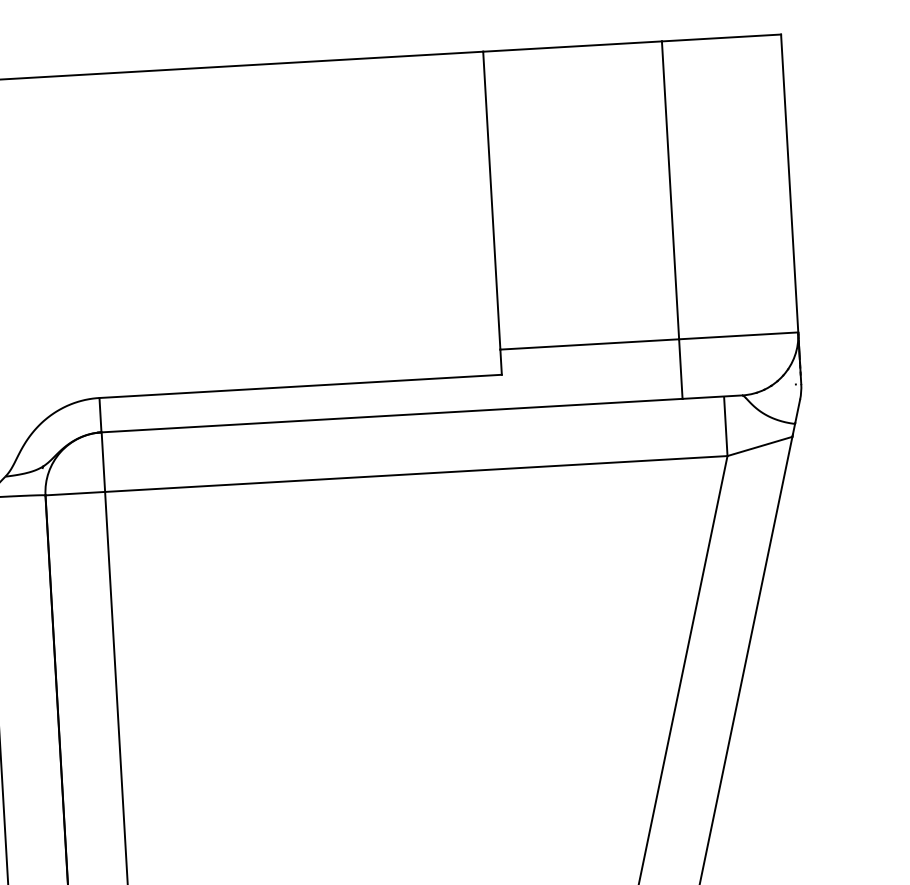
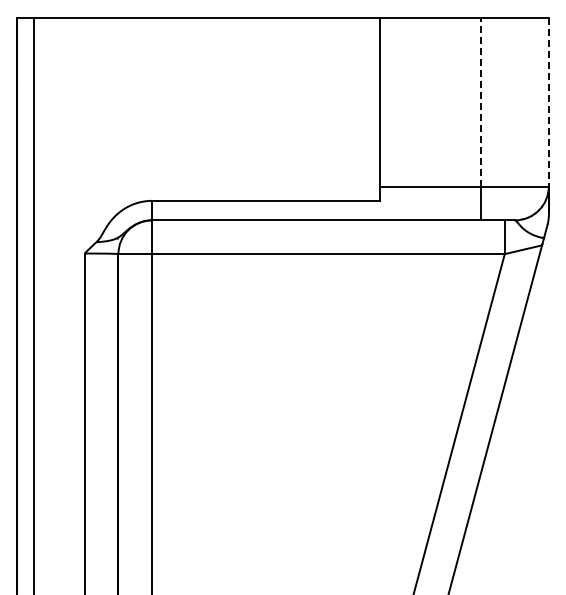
line: (789, 183) -> (548, 102), solid -> dashed
line: (670, 189) -> (481, 101), solid -> dashed

